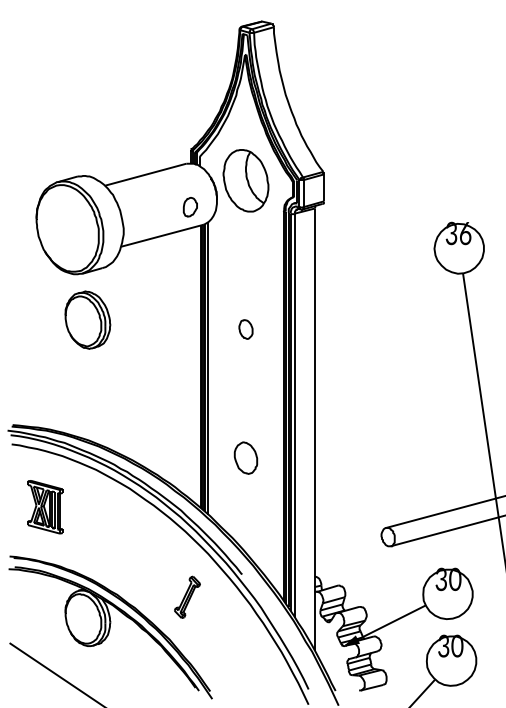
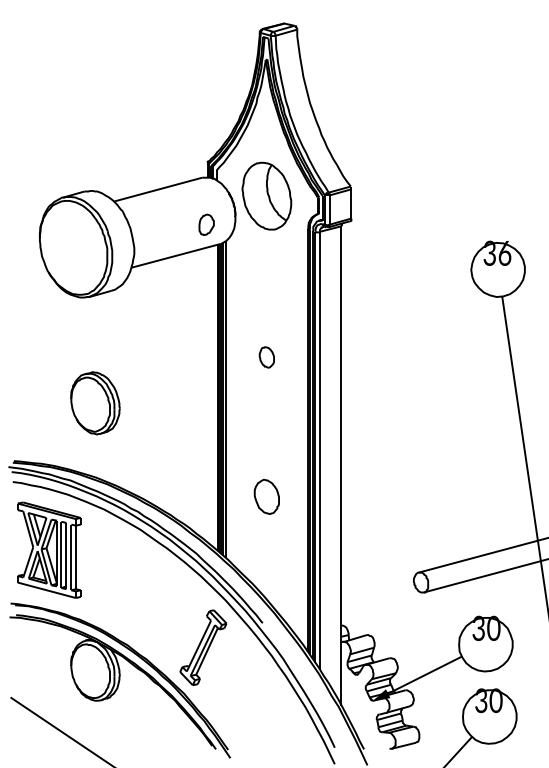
part: (87, 320) -> (95, 403), moved
part: (45, 506) -> (49, 549), size x1.67
part: (187, 597) -> (203, 647), size x1.67

